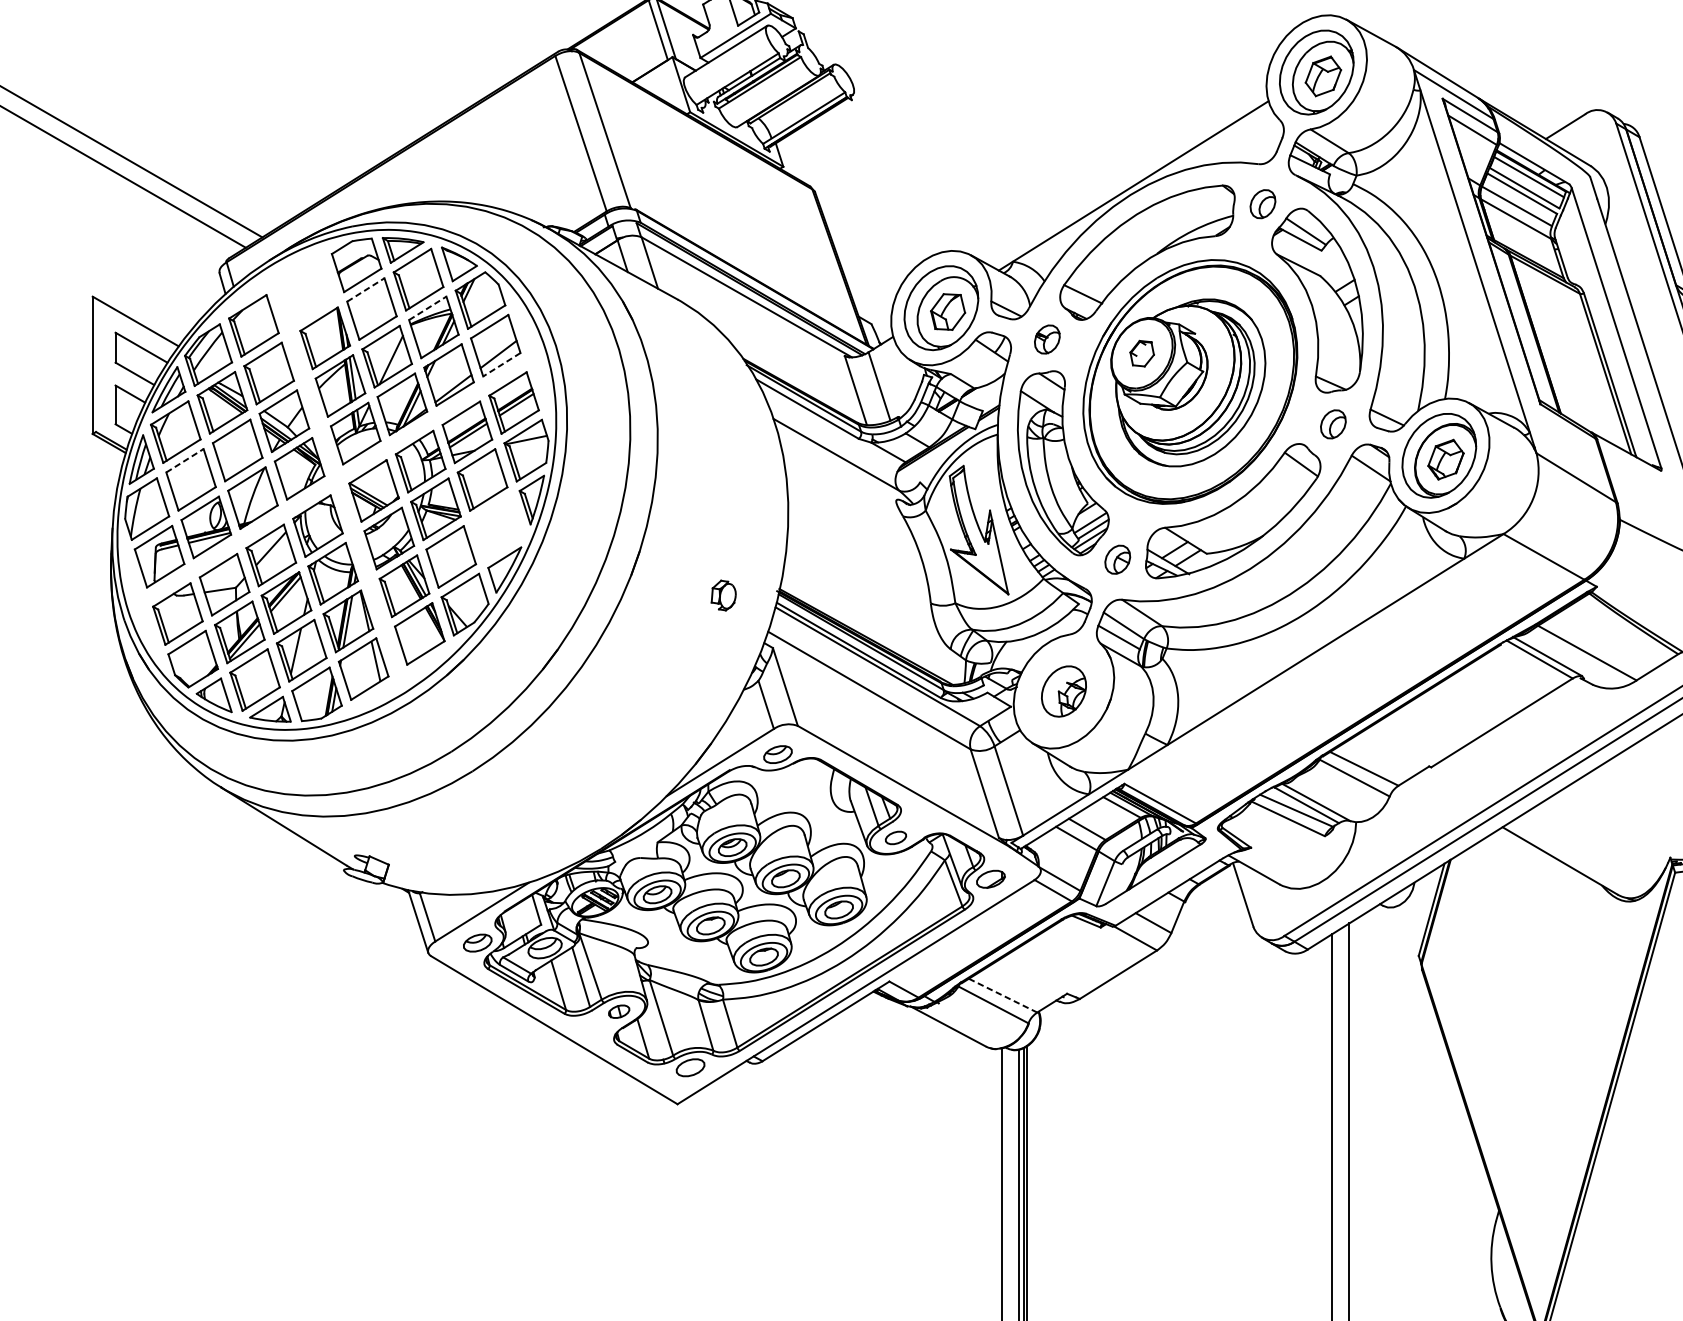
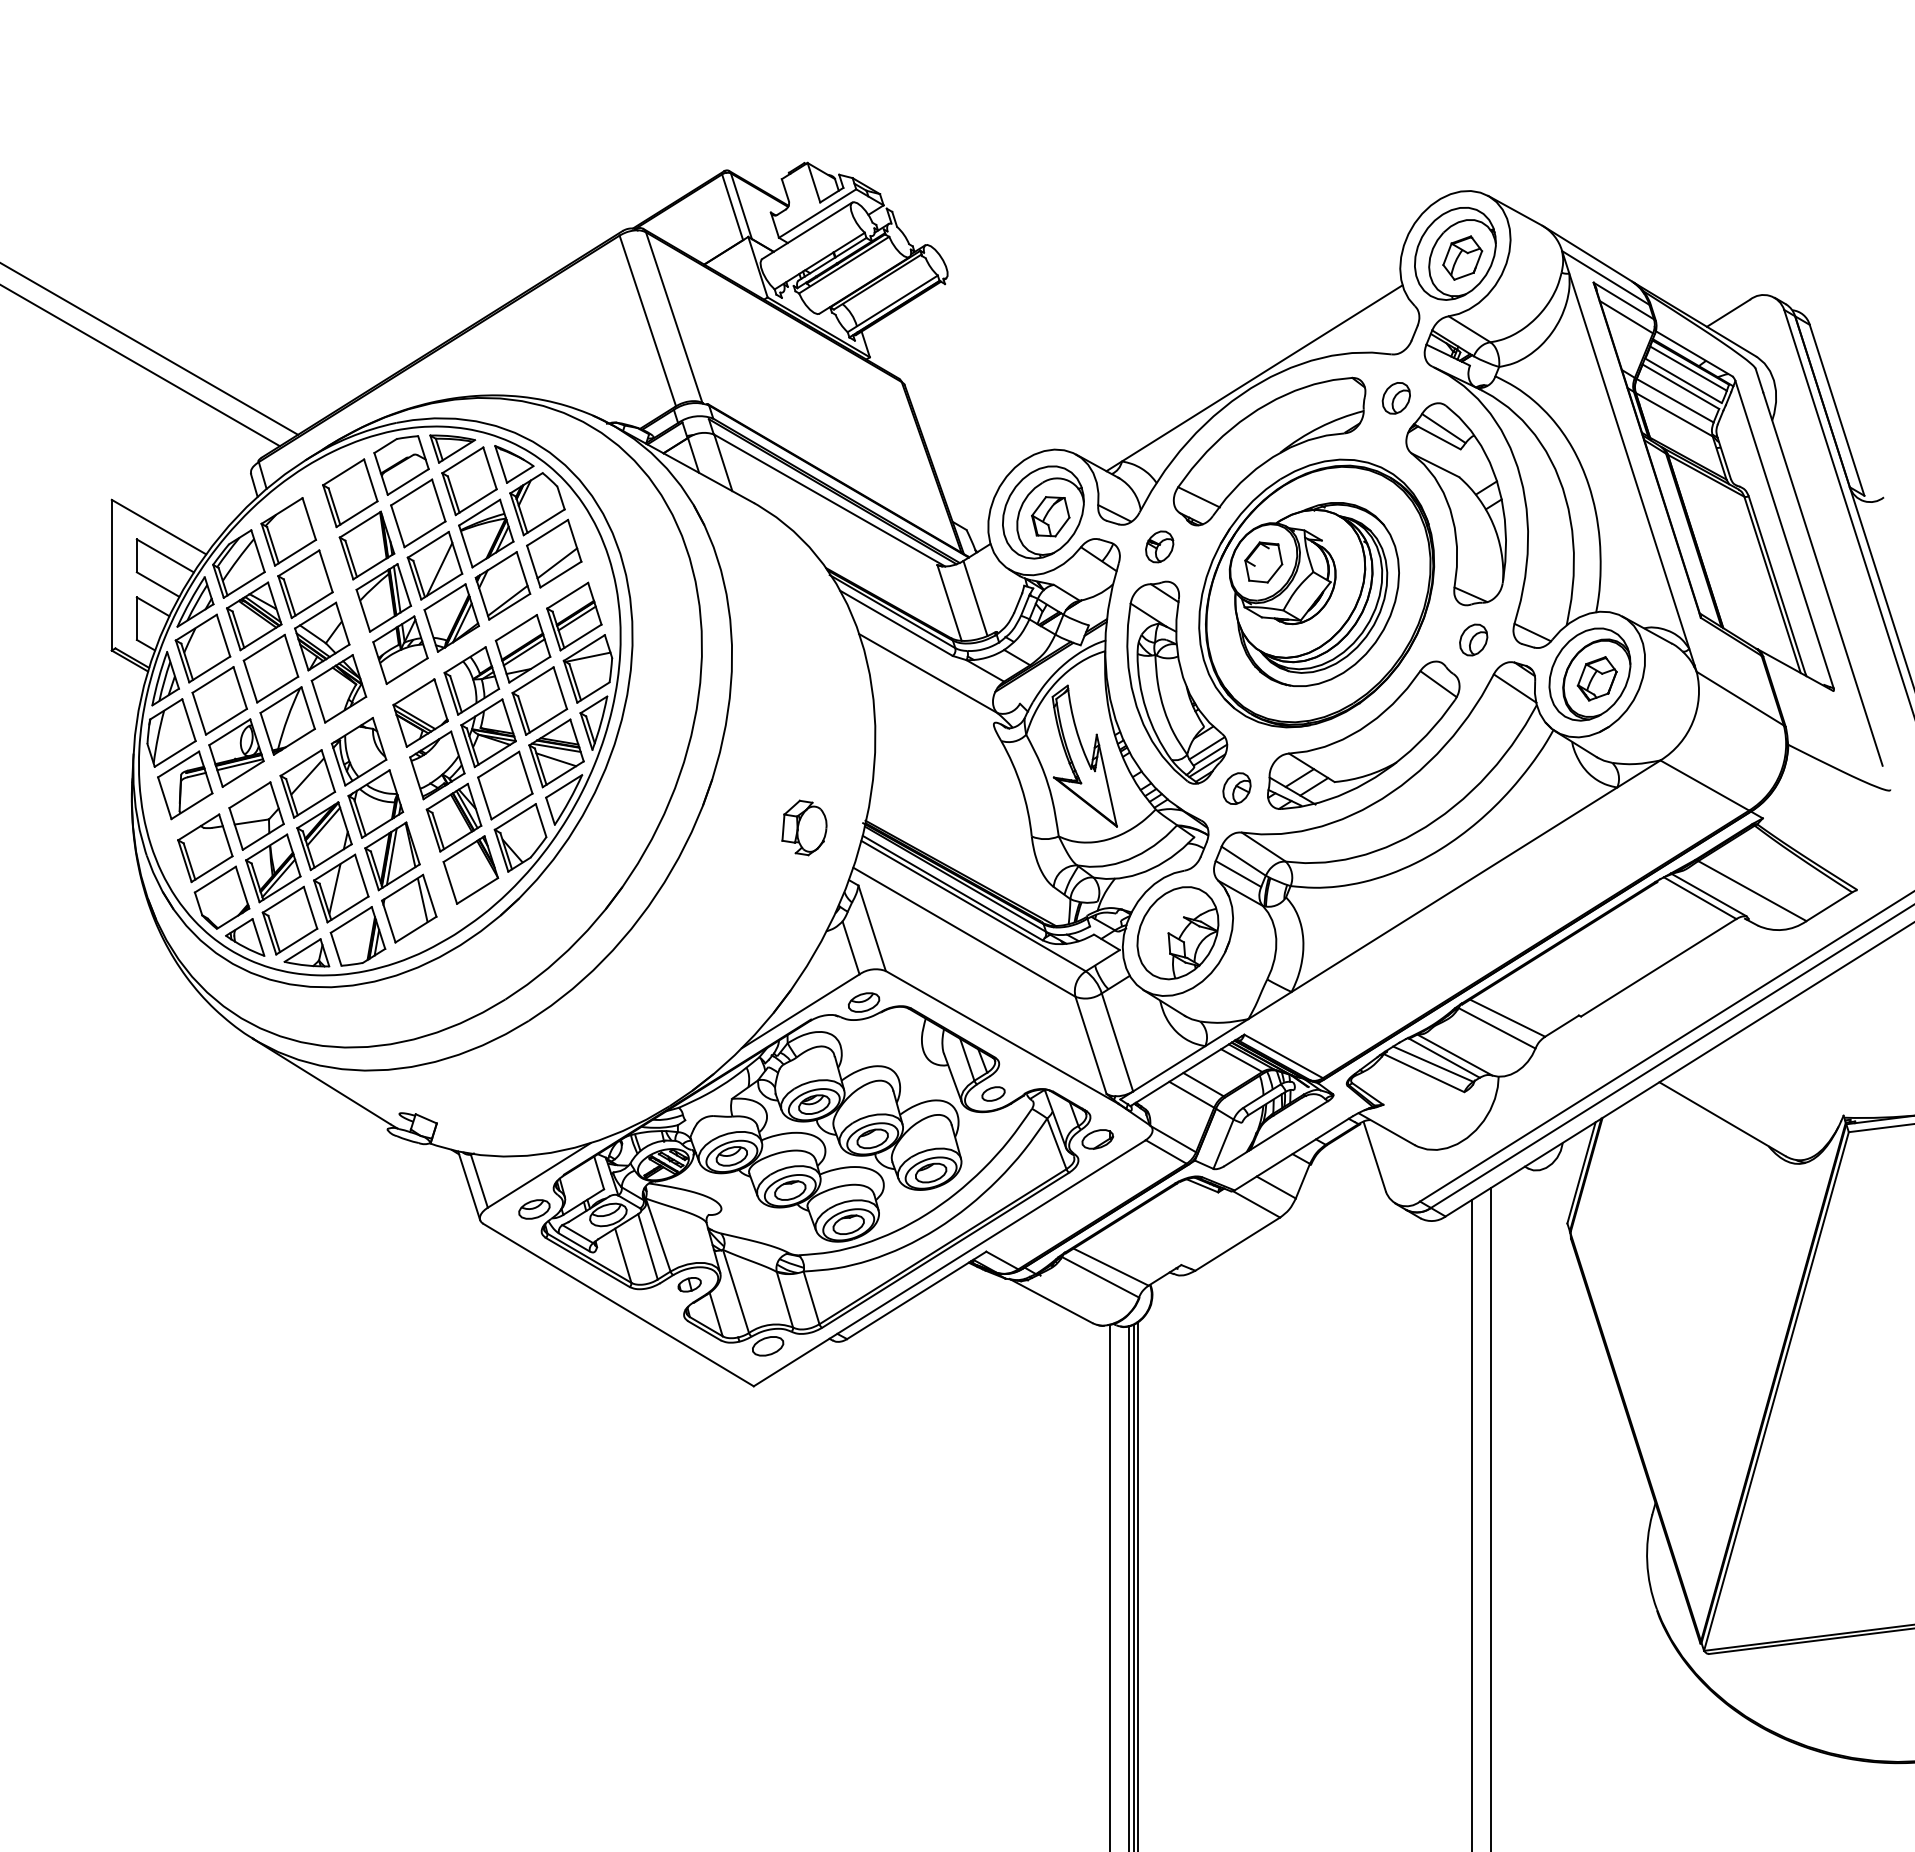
line: (366, 289) -> (412, 492), dashed -> solid
part: (310, 290) -> (350, 493), added
line: (428, 308) -> (480, 512), dashed -> solid
part: (1141, 353) -> (1263, 562), size x1.43
line: (501, 364) -> (560, 574), dashed -> solid
line: (185, 460) -> (213, 679), dashed -> solid
part: (497, 527) -> (556, 753), added
part: (723, 595) -> (804, 827), size x1.67
part: (1063, 691) -> (1177, 933), size x1.67
line: (1003, 995) -> (1111, 1267), dashed -> solid

